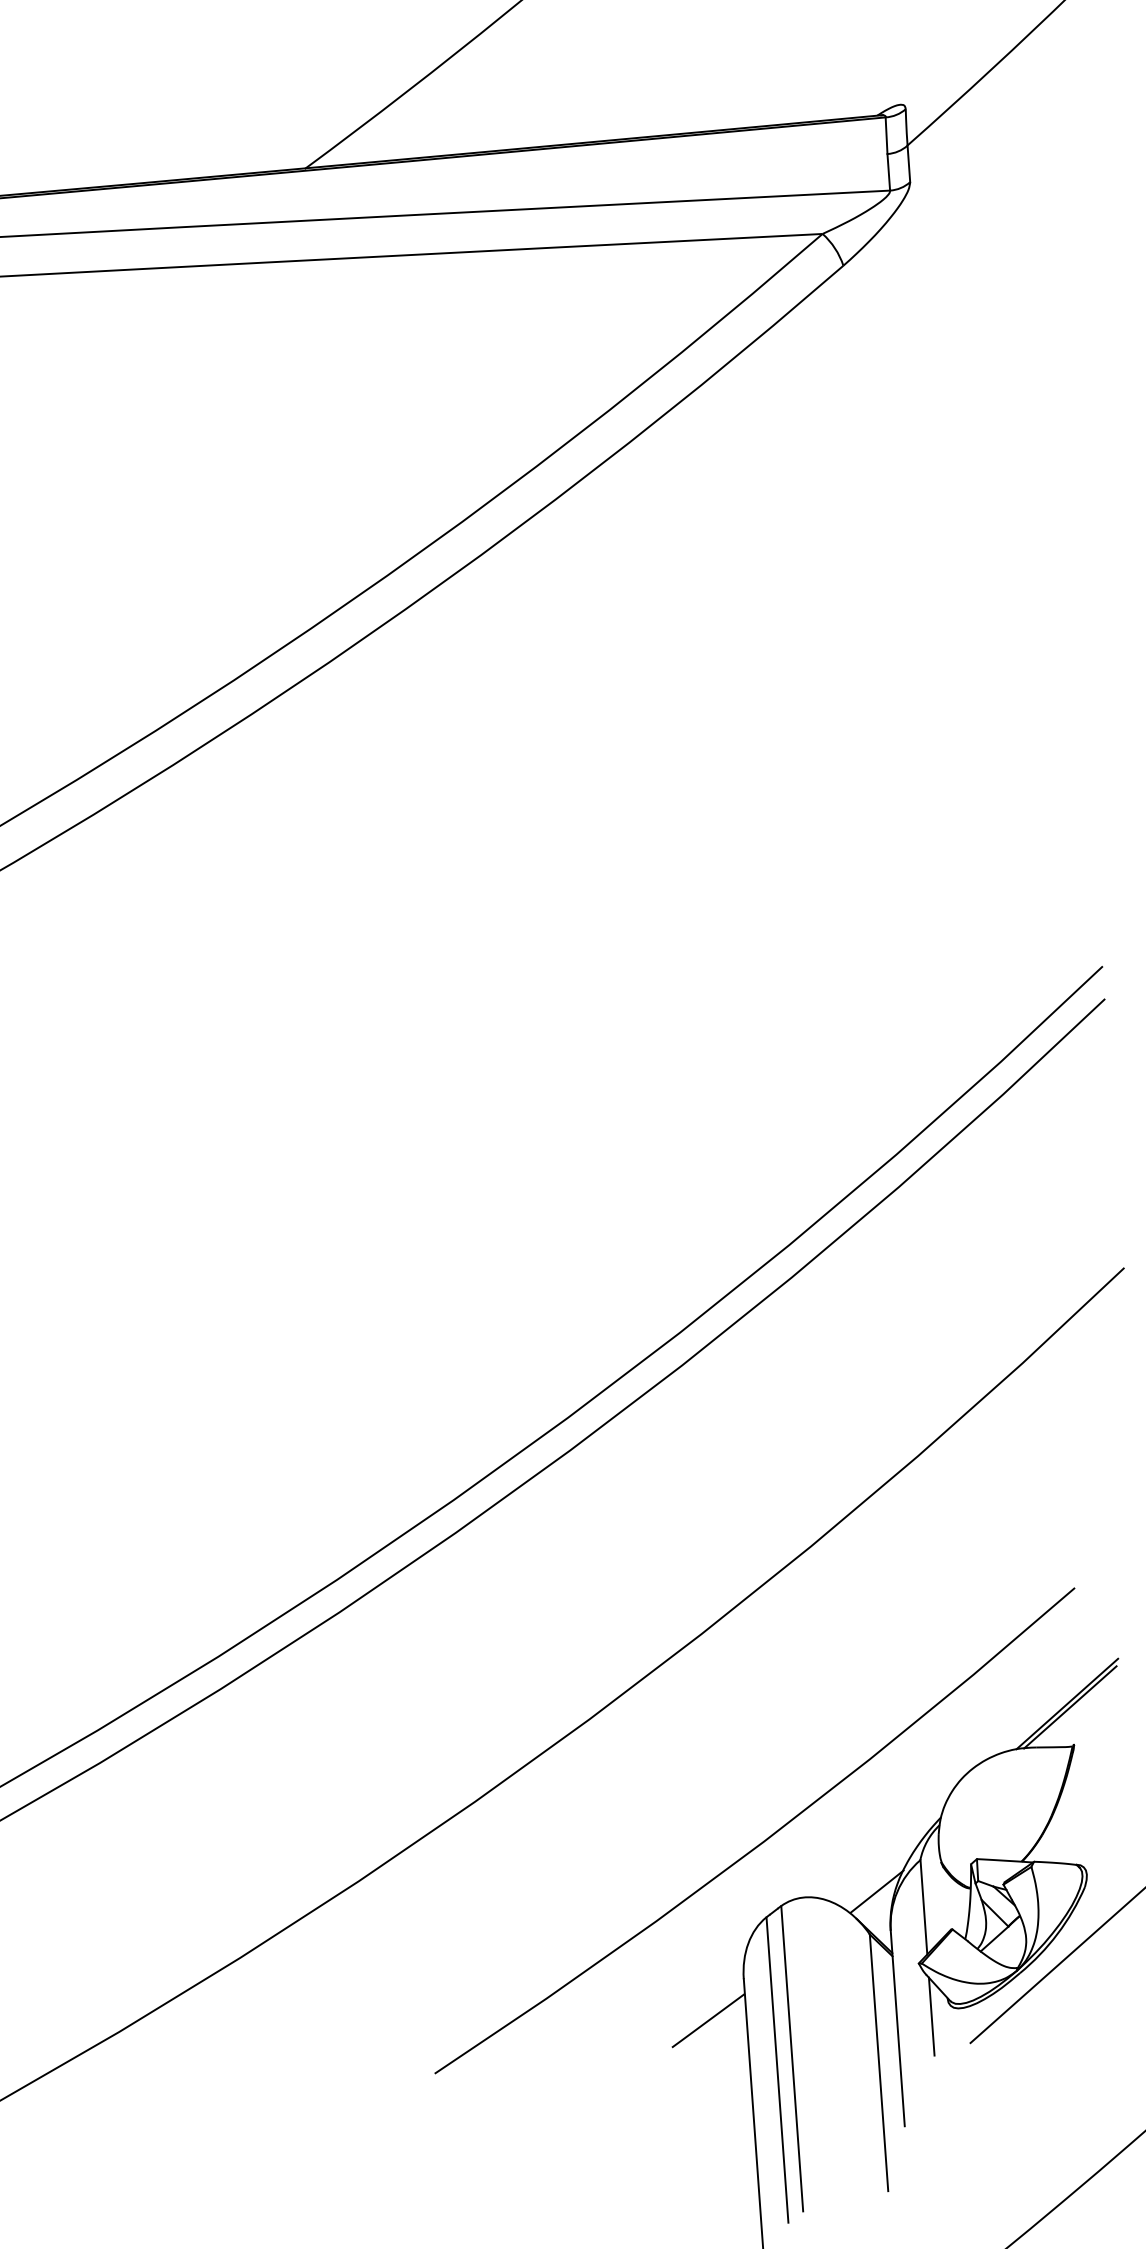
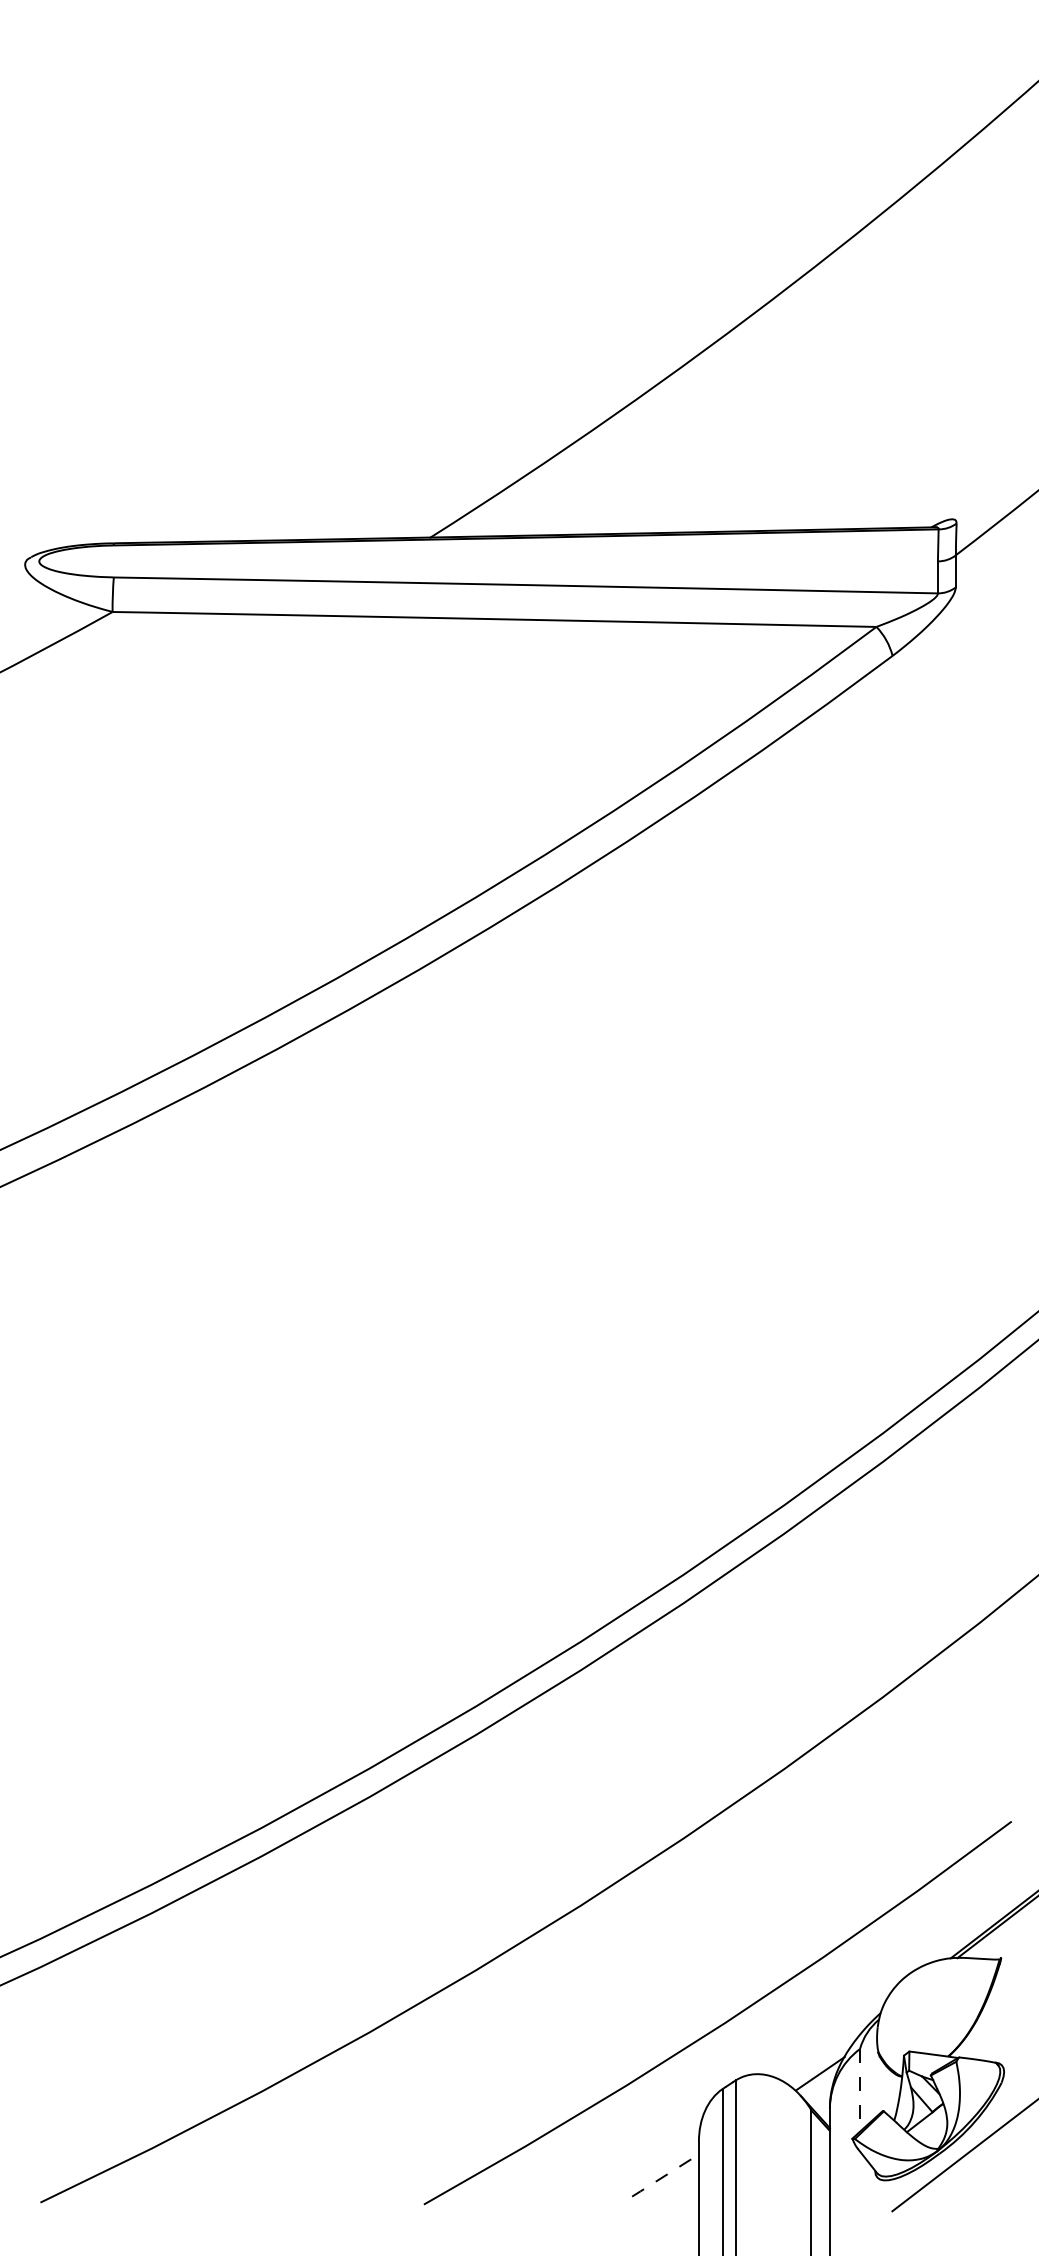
line: (924, 1907) -> (860, 2090), solid -> dashed
line: (932, 2016) -> (860, 2185), removed
line: (708, 2020) -> (665, 2175), solid -> dashed

